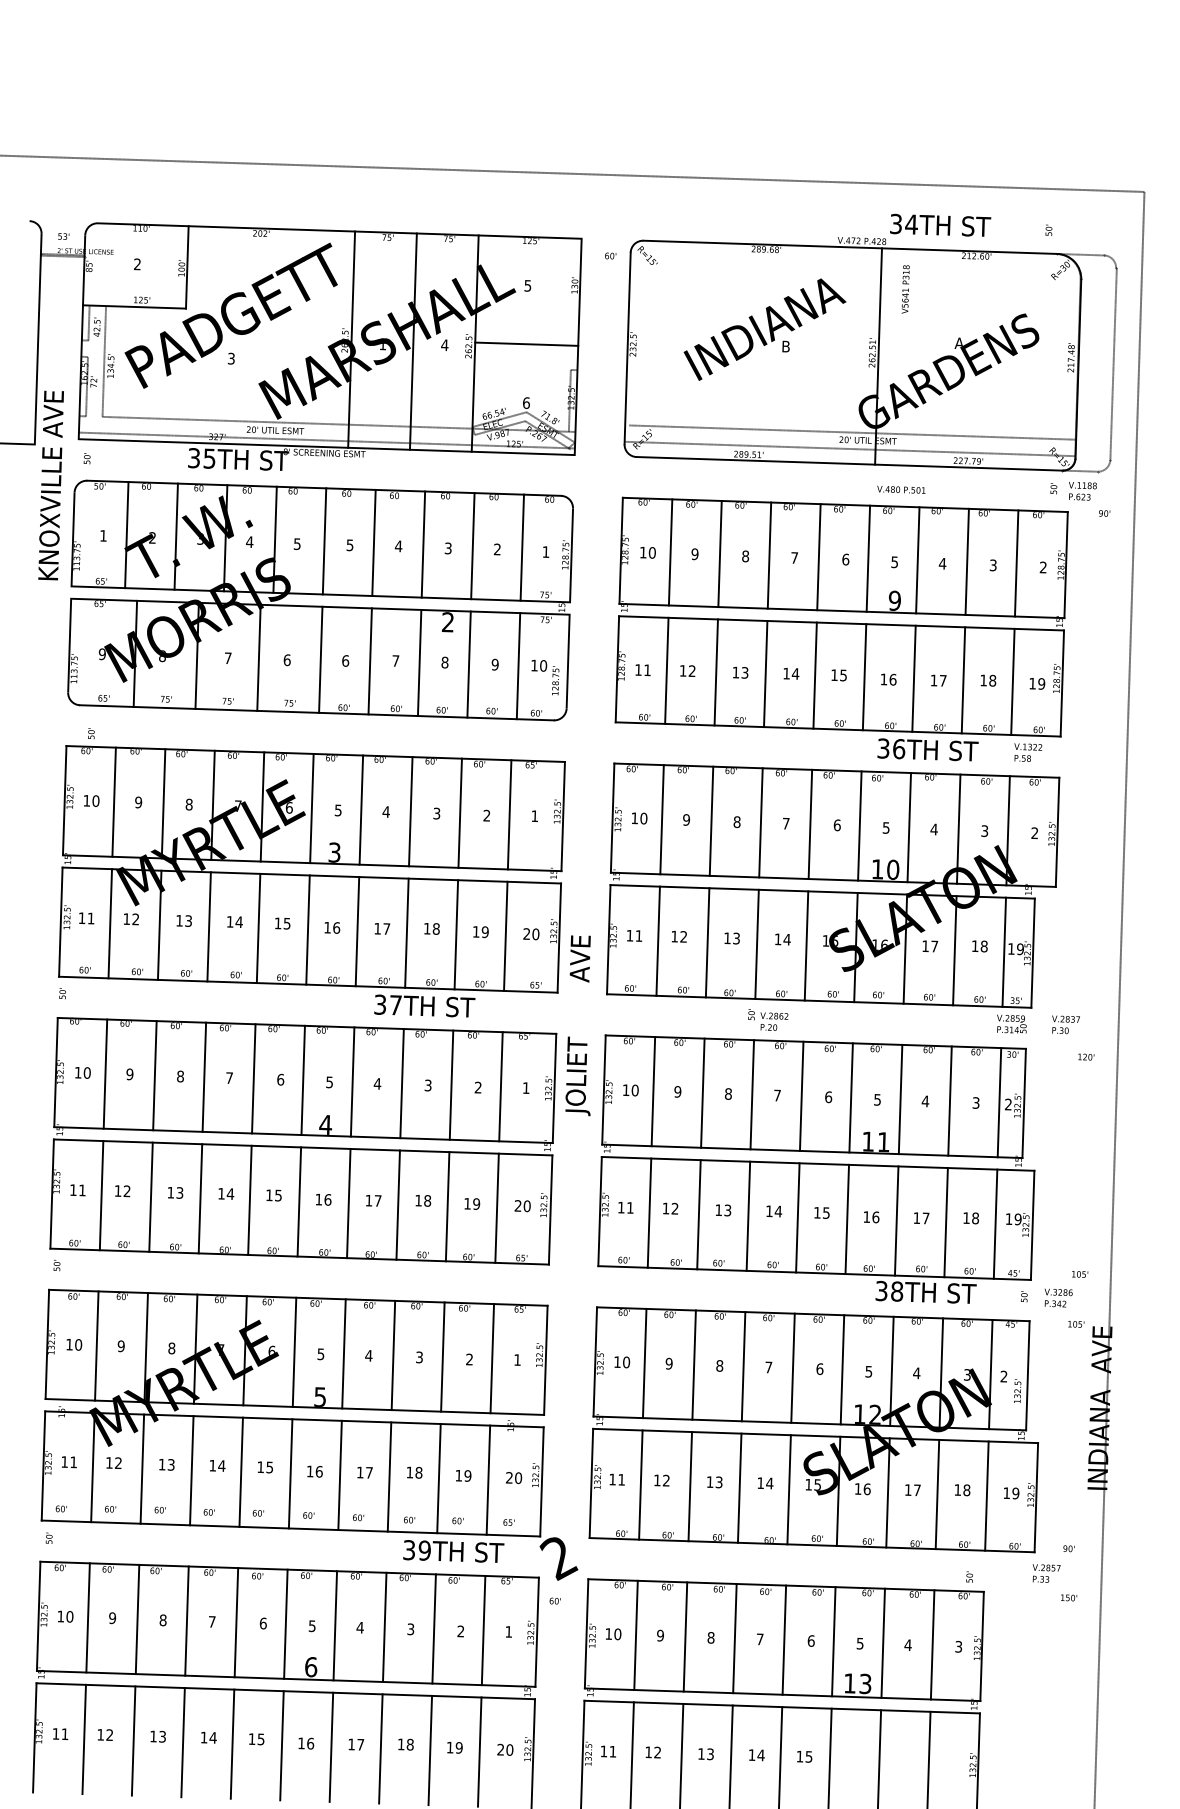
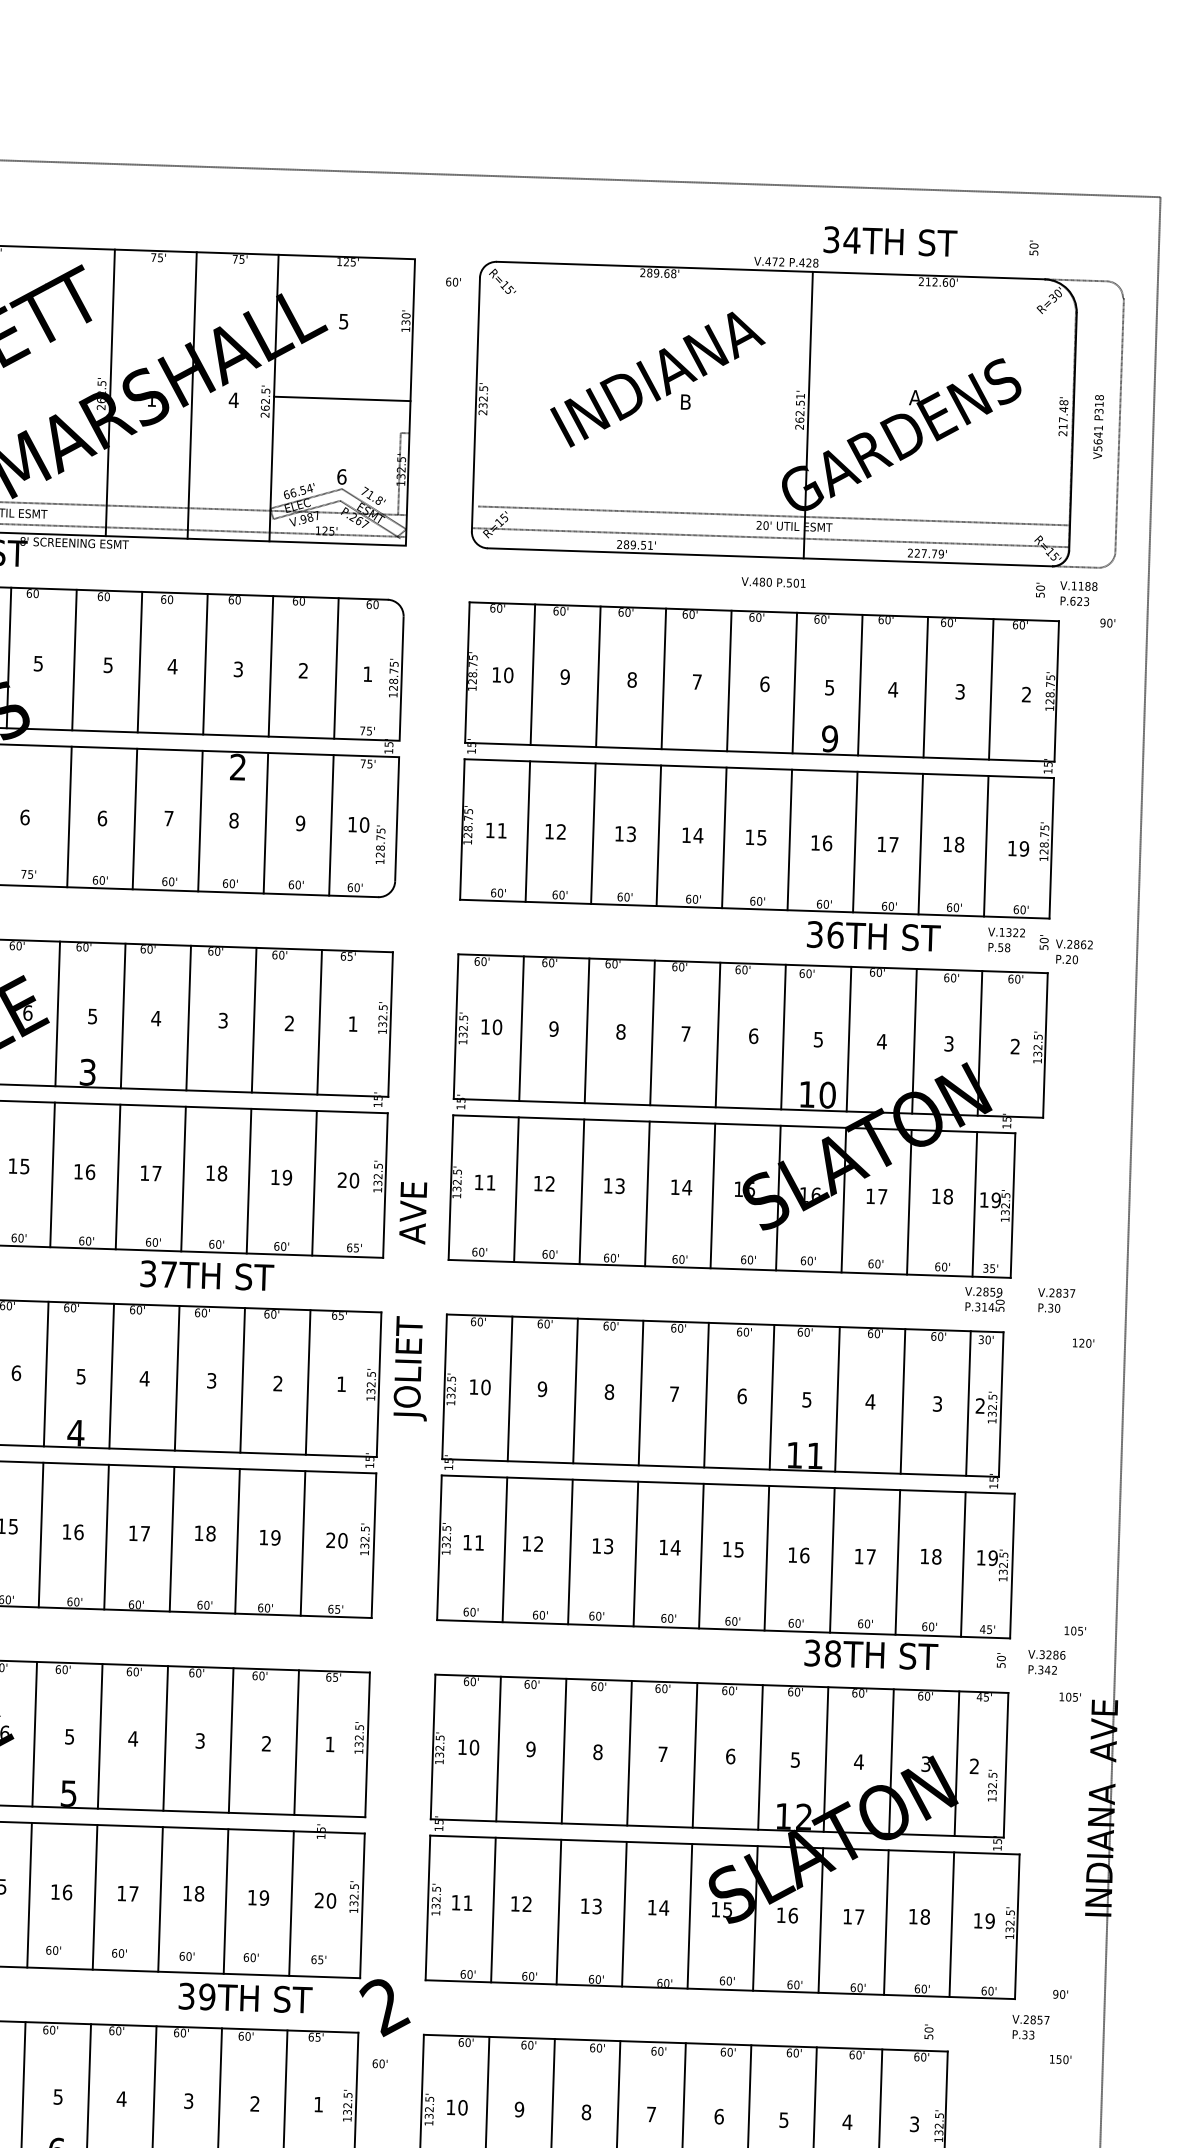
text: (905, 289) -> (1098, 427), moved
text: (901, 489) -> (773, 582), moved
text: (768, 1019) -> (1066, 948), moved

